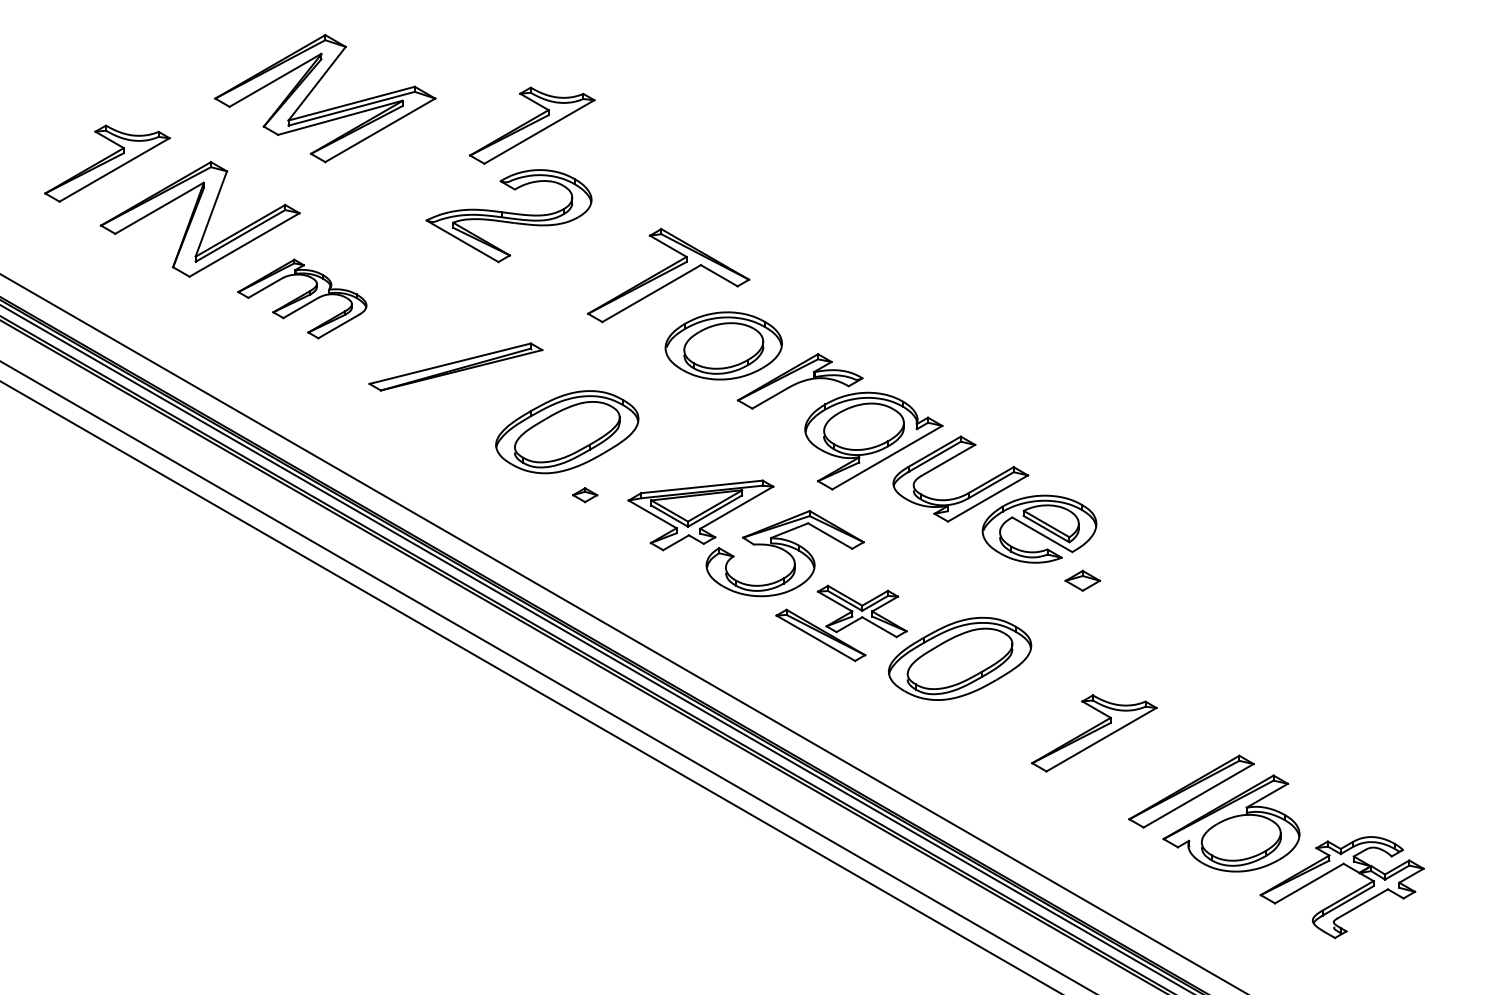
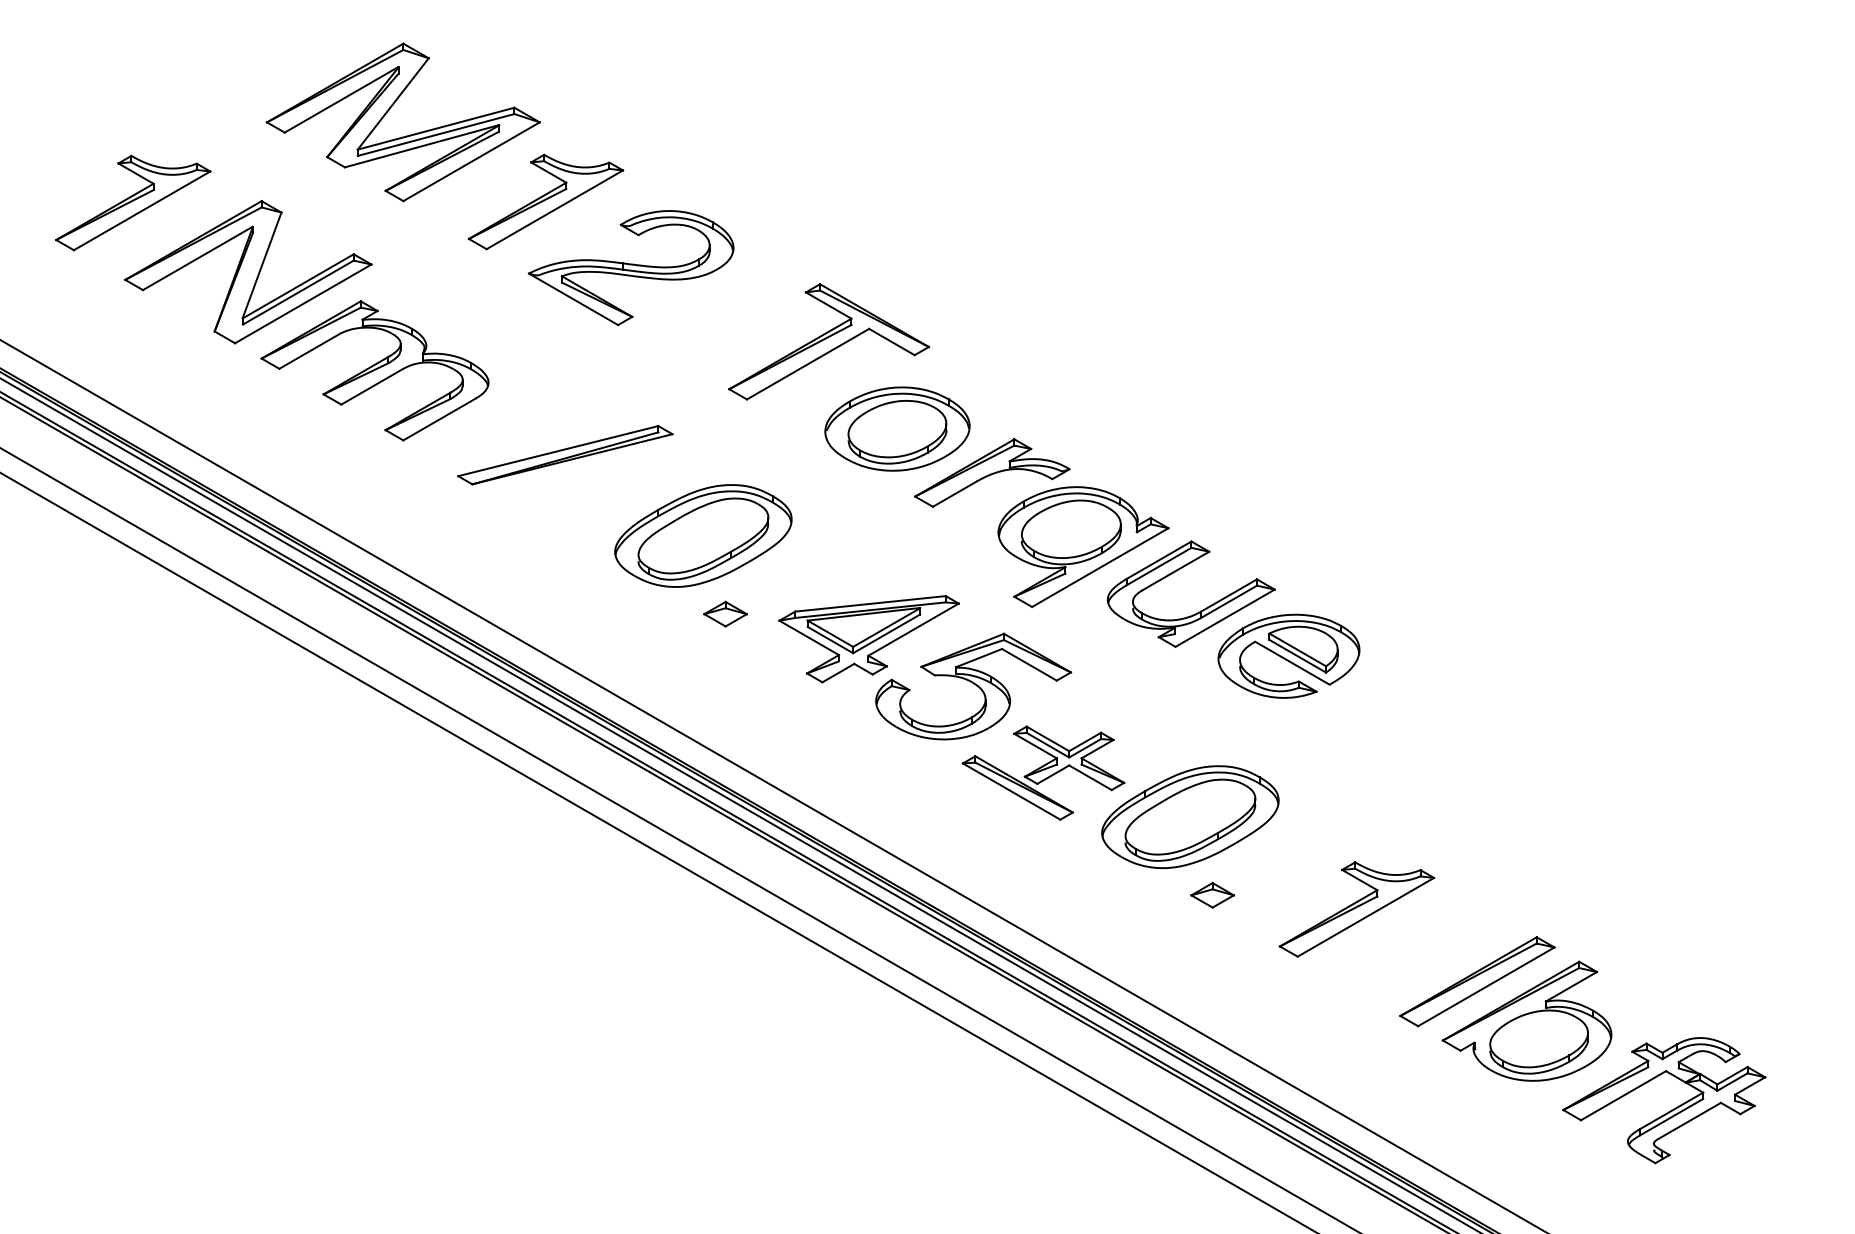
part: (531, 125) -> (545, 201), moved
part: (302, 298) -> (374, 370), size x1.43
part: (585, 494) -> (725, 613), size x1.43
part: (1082, 580) -> (1212, 895), moved

